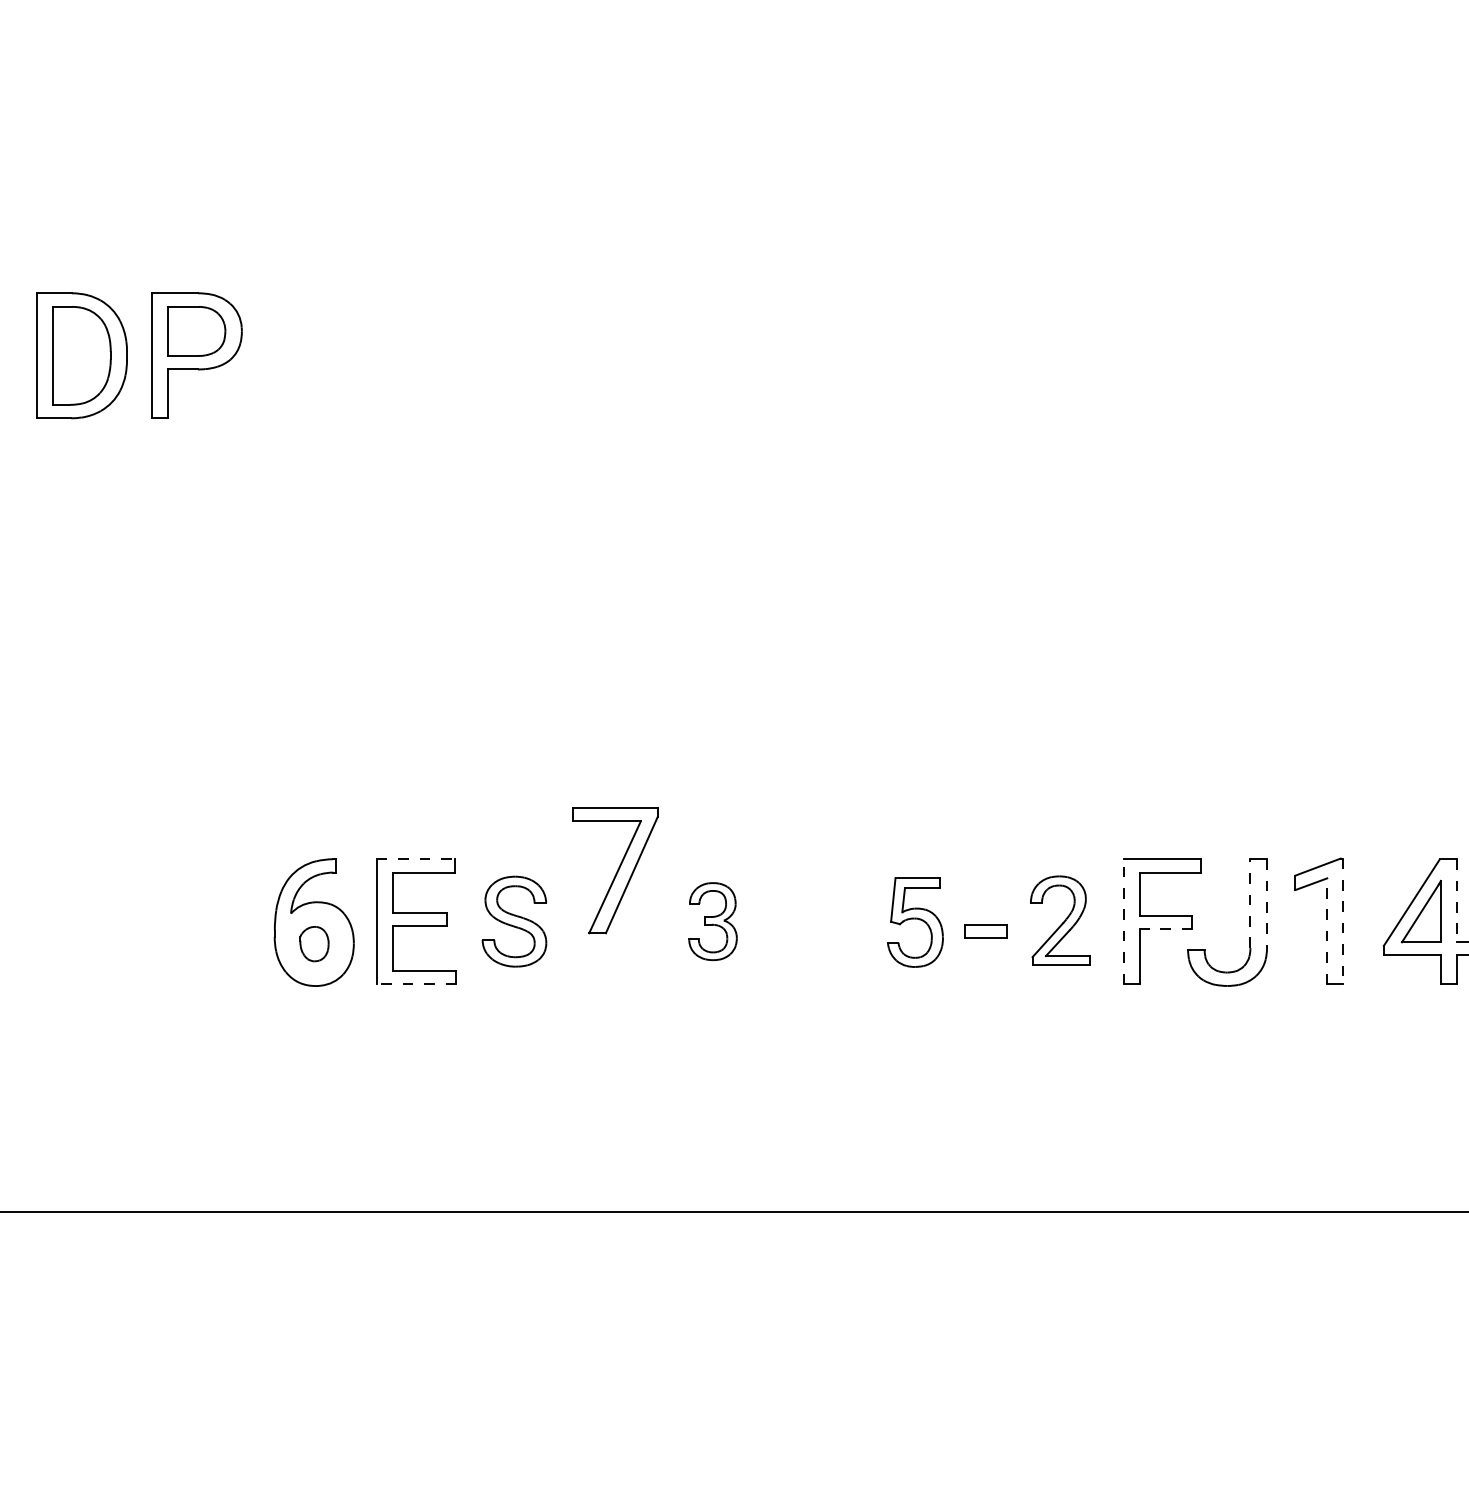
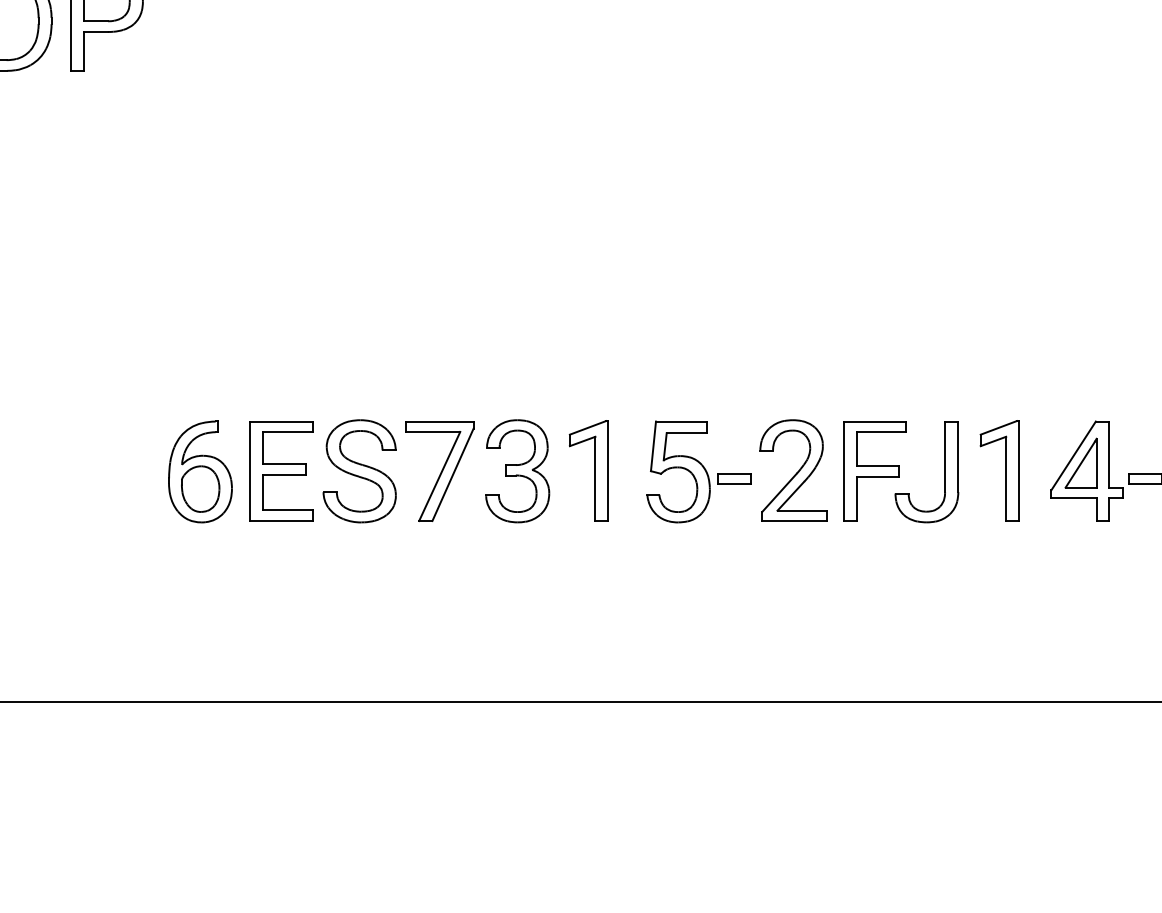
line: (416, 859) -> (281, 421), dashed -> solid
part: (615, 870) -> (440, 471), moved
line: (1456, 900) -> (1109, 454), dashed -> solid
line: (1250, 903) -> (945, 456), dashed -> solid
line: (1267, 904) -> (958, 457), dashed -> solid
part: (810, 920) -> (595, 470), added
part: (1060, 920) -> (794, 470), size x1.43
part: (514, 921) -> (359, 471), size x1.43
part: (712, 921) -> (517, 471), size x1.67
line: (1123, 921) -> (844, 471), dashed -> solid
line: (1343, 921) -> (1019, 471), dashed -> solid
part: (915, 922) -> (678, 471), size x1.43
line: (1165, 929) -> (877, 477), dashed -> solid
line: (1327, 931) -> (1006, 479), dashed -> solid
part: (314, 943) -> (200, 488), size x1.67
line: (416, 984) -> (281, 521), dashed -> solid

